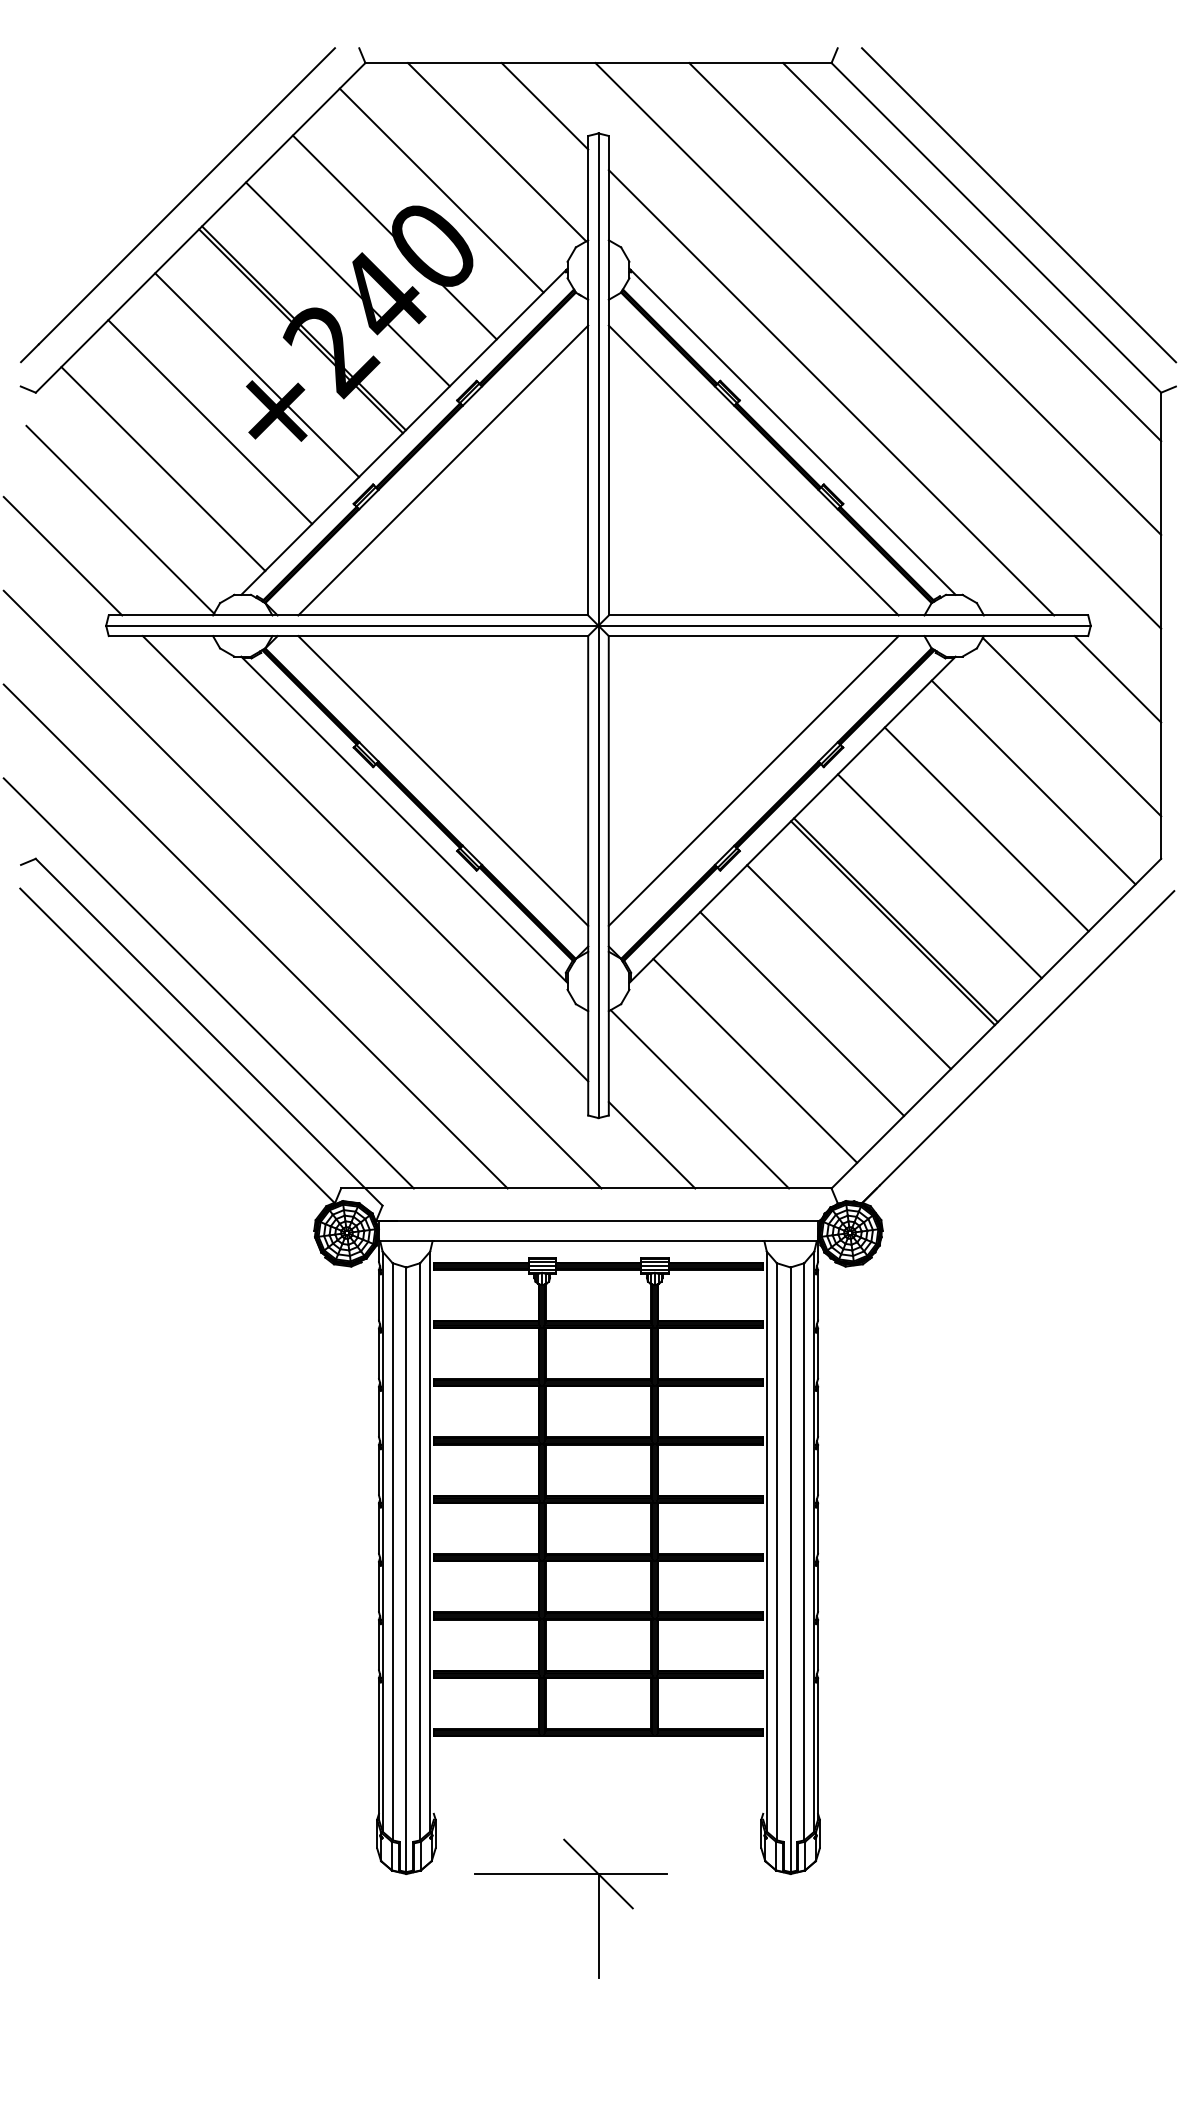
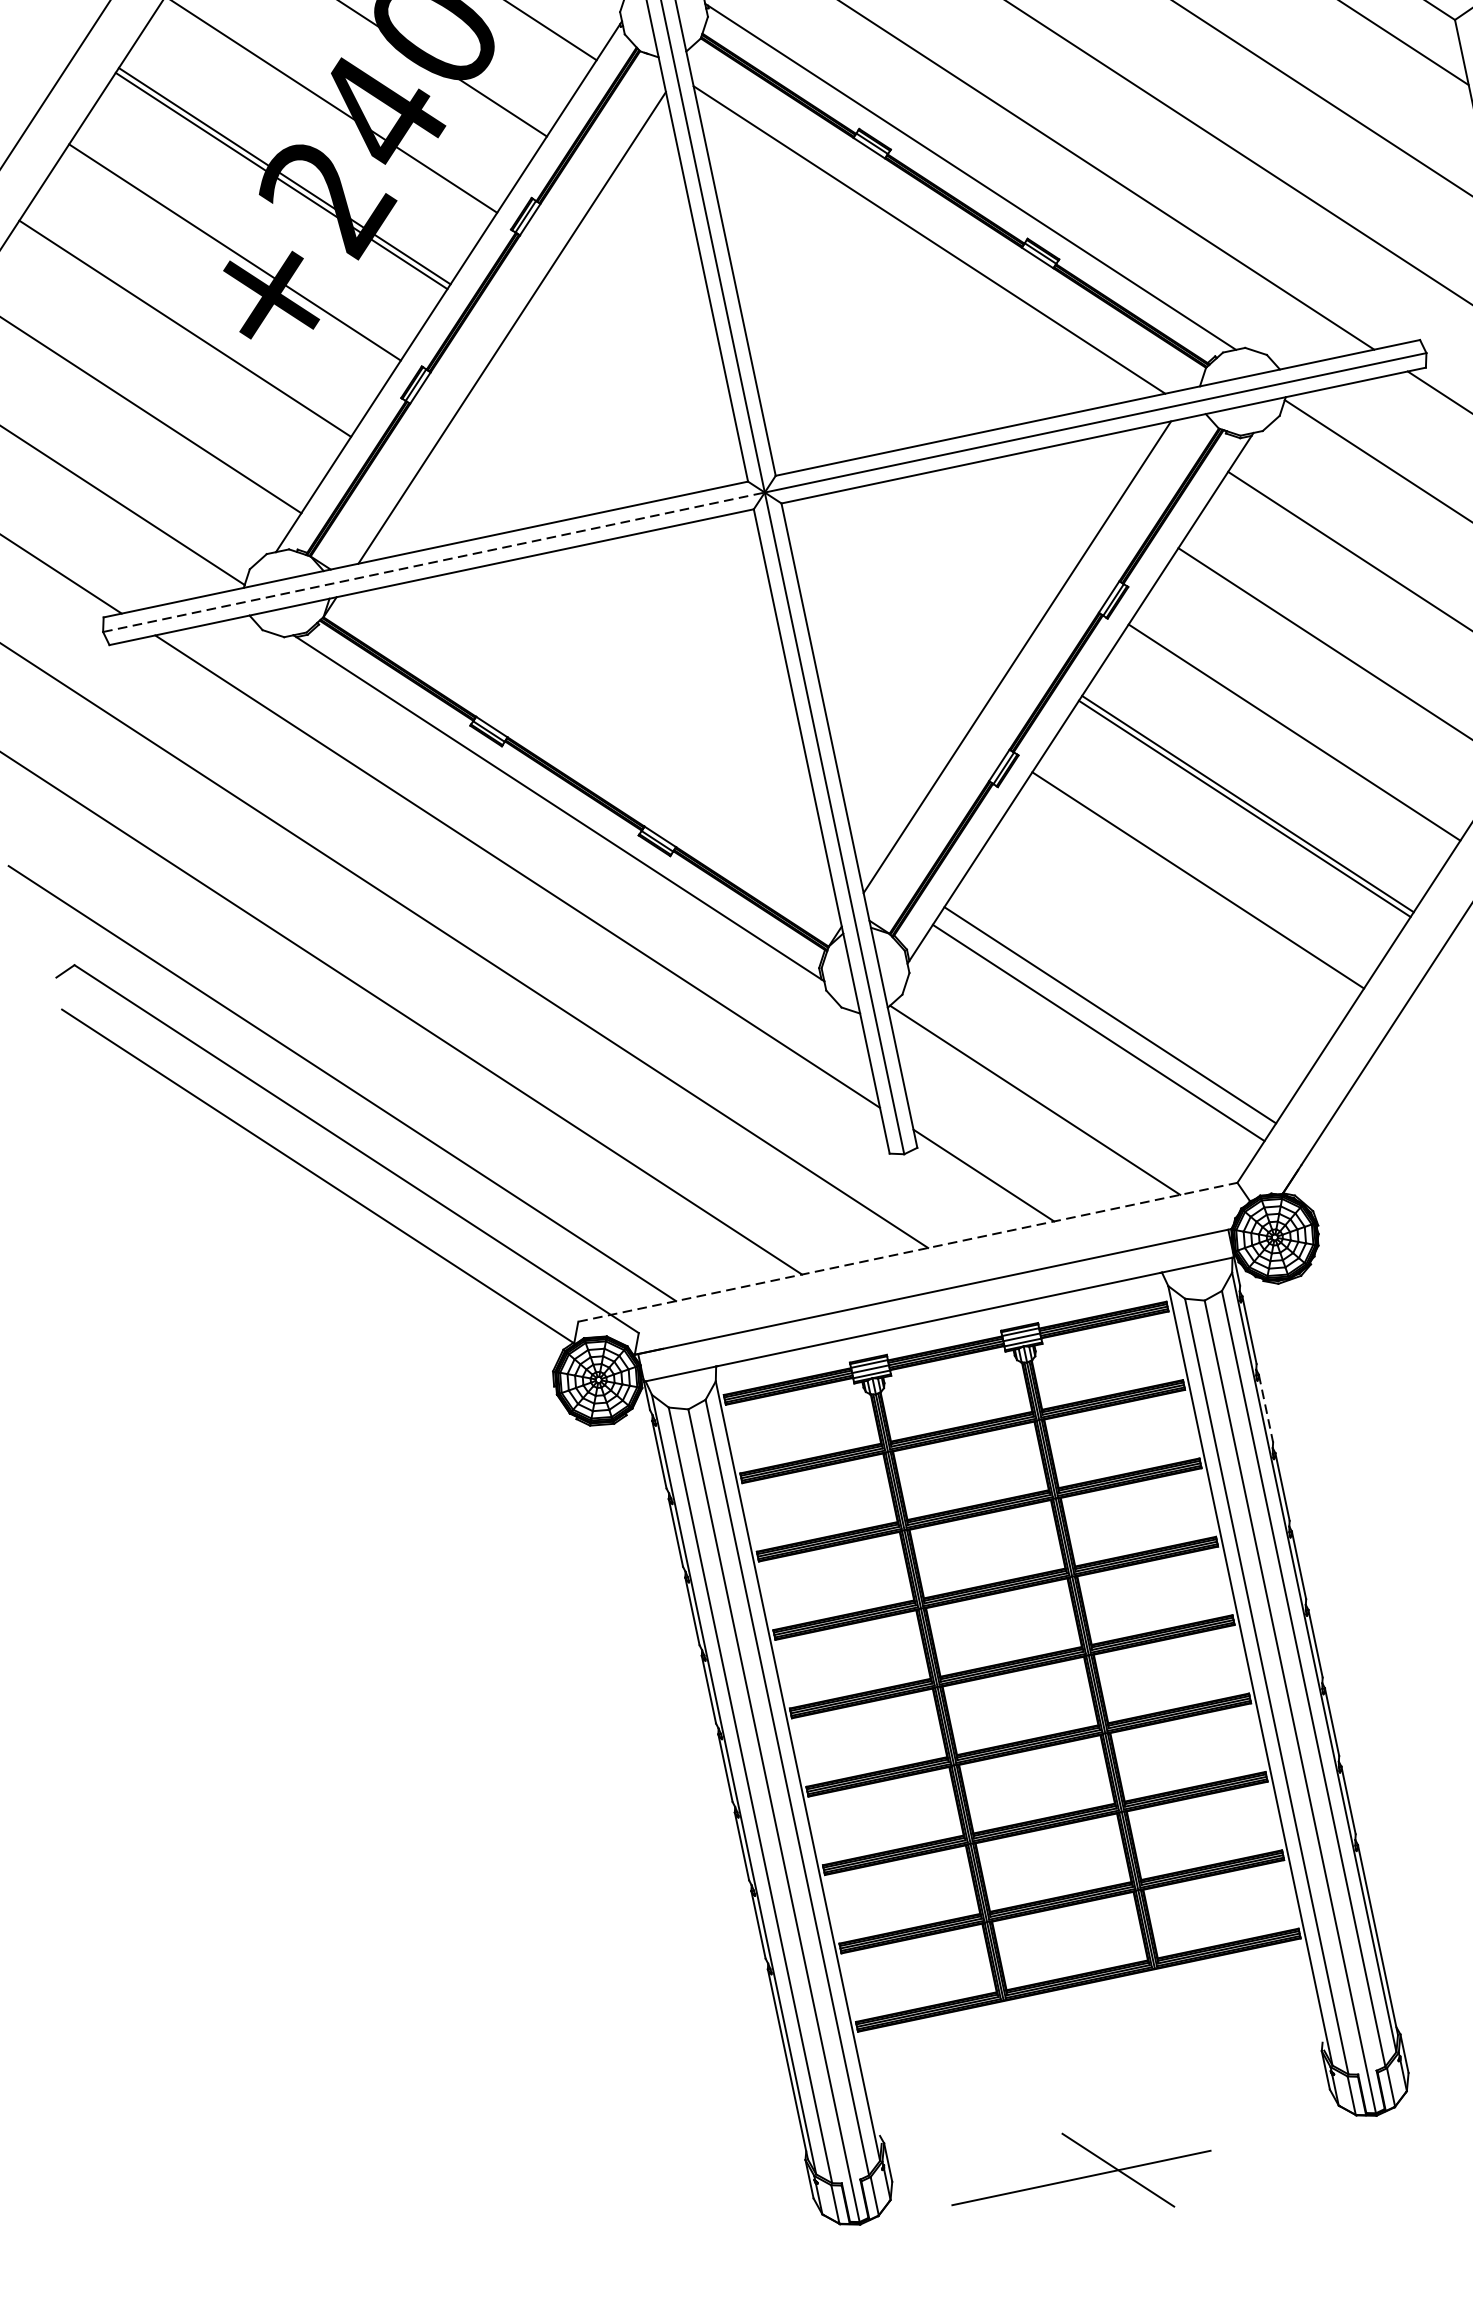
line: (352, 625) -> (434, 561), solid -> dashed
line: (443, 780) -> (600, 744), removed
line: (802, 1013) -> (1110, 1014), moved
line: (586, 1188) -> (908, 1252), solid -> dashed
line: (818, 1354) -> (1266, 1409), solid -> dashed
line: (598, 1925) -> (1132, 2239), removed

